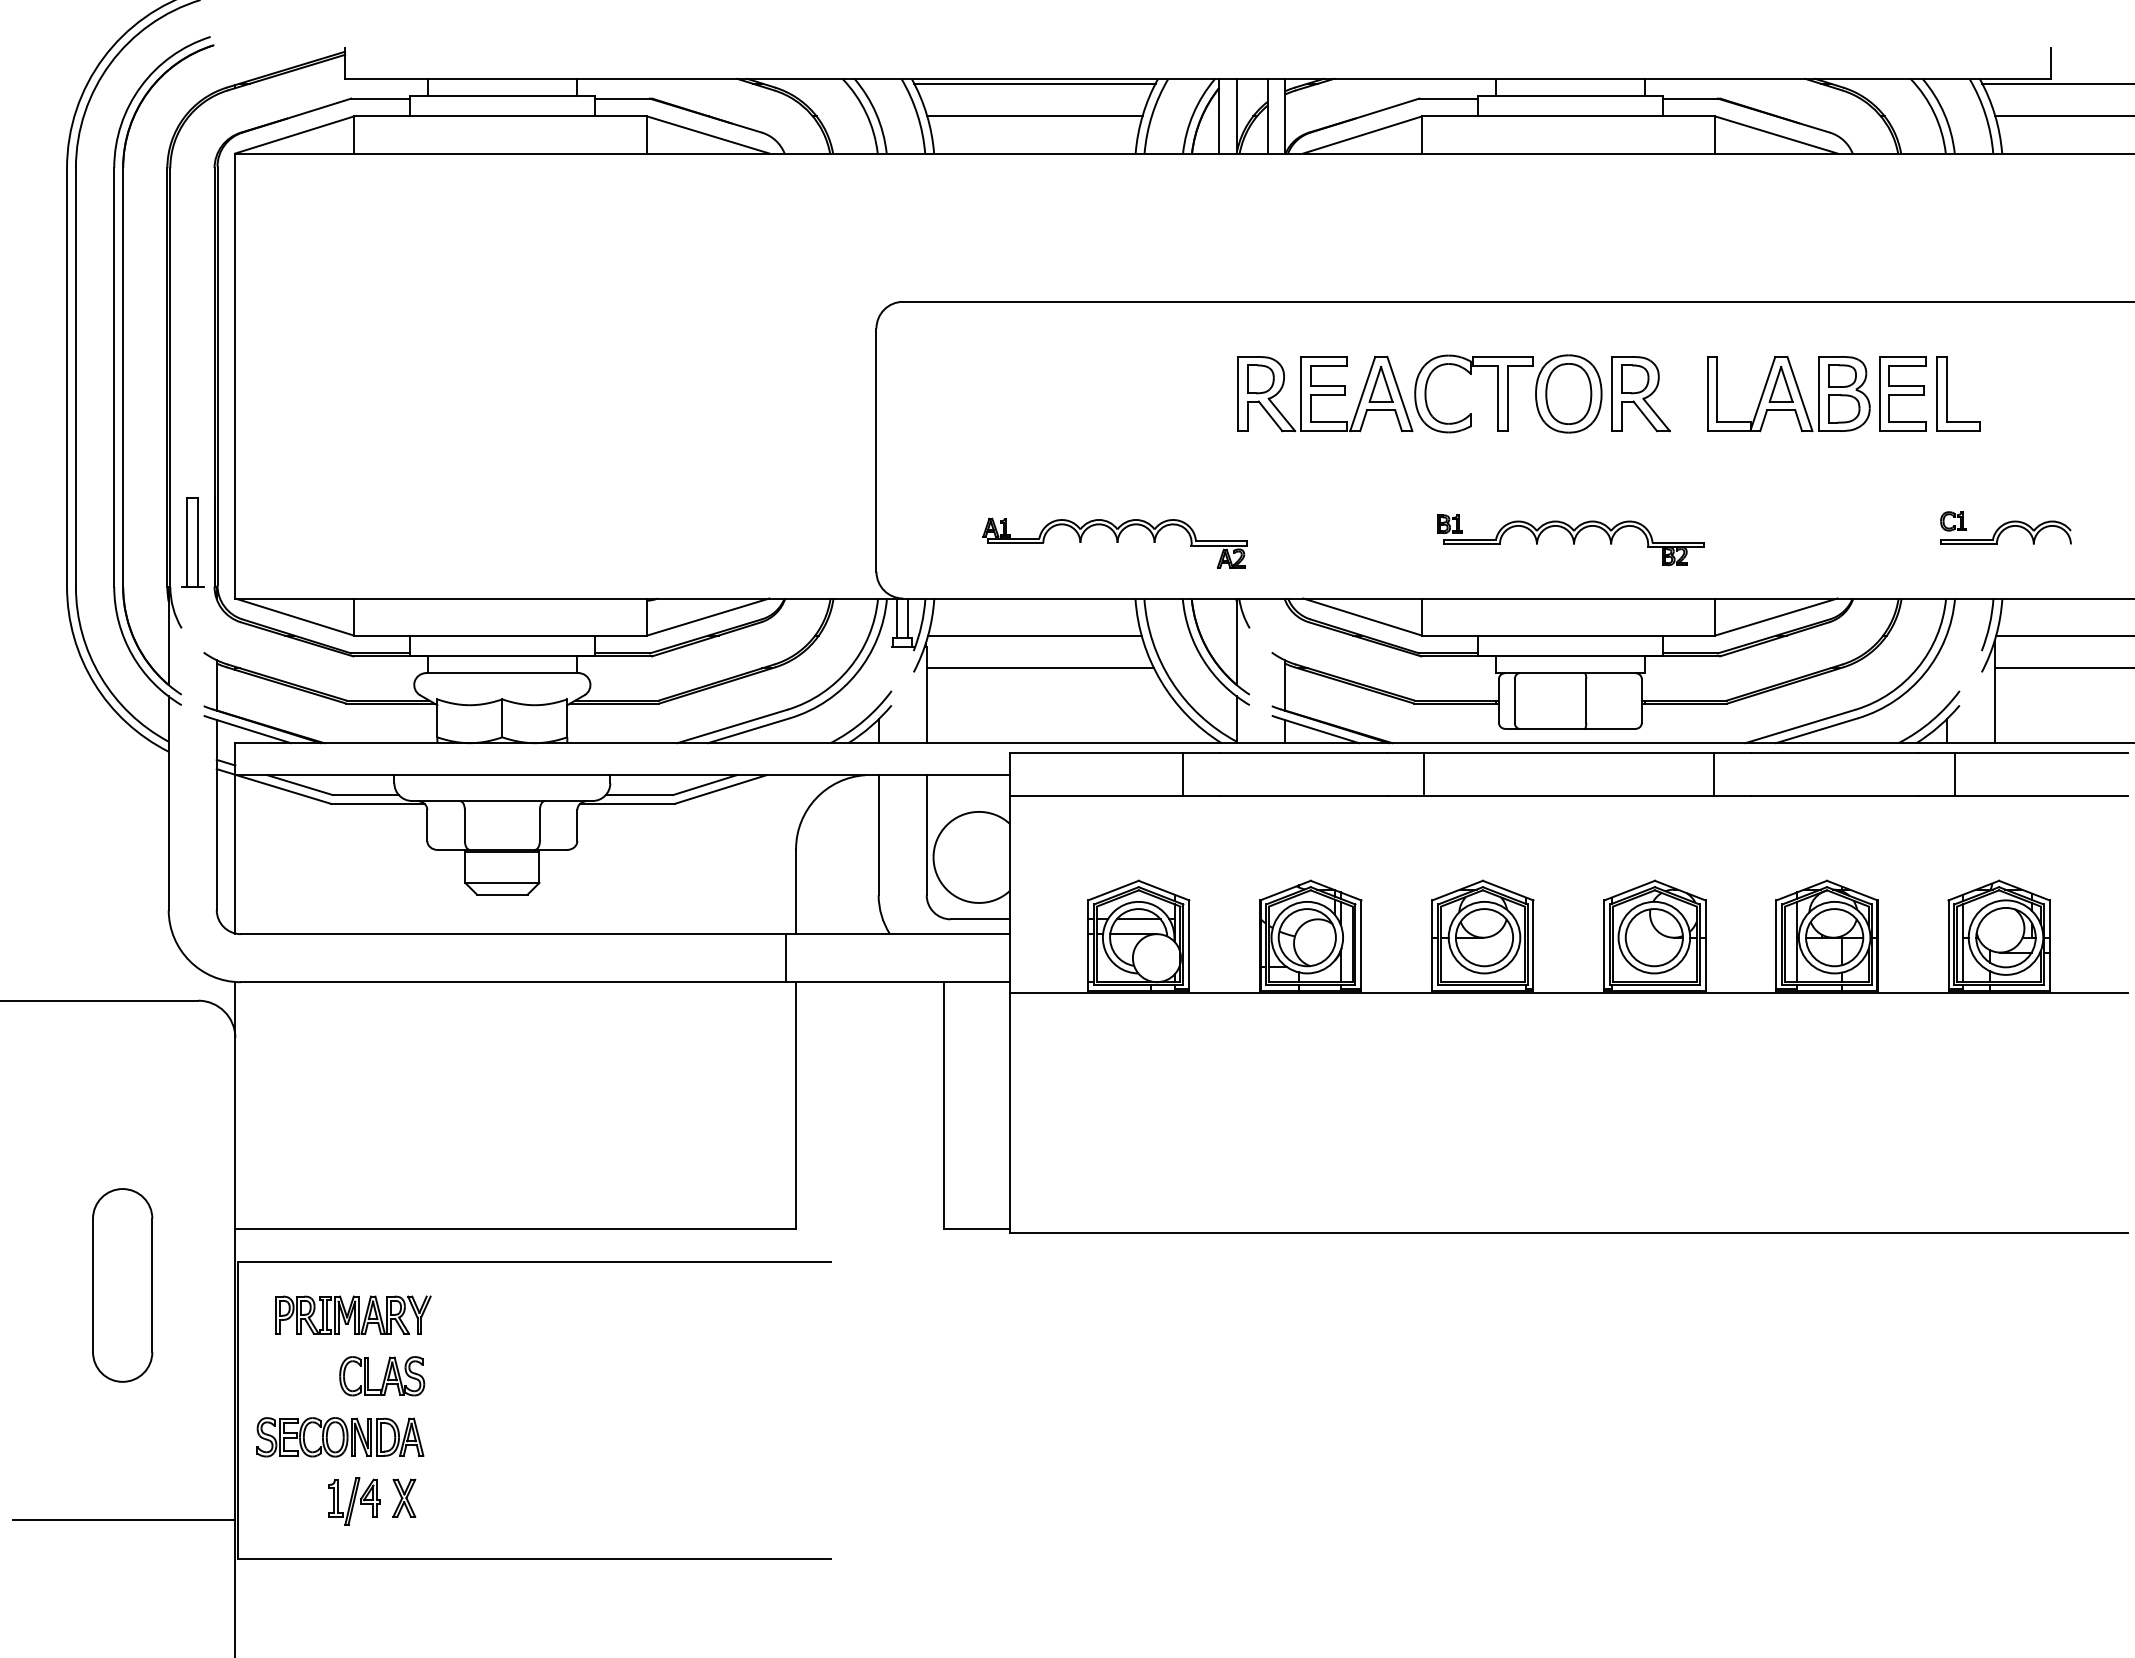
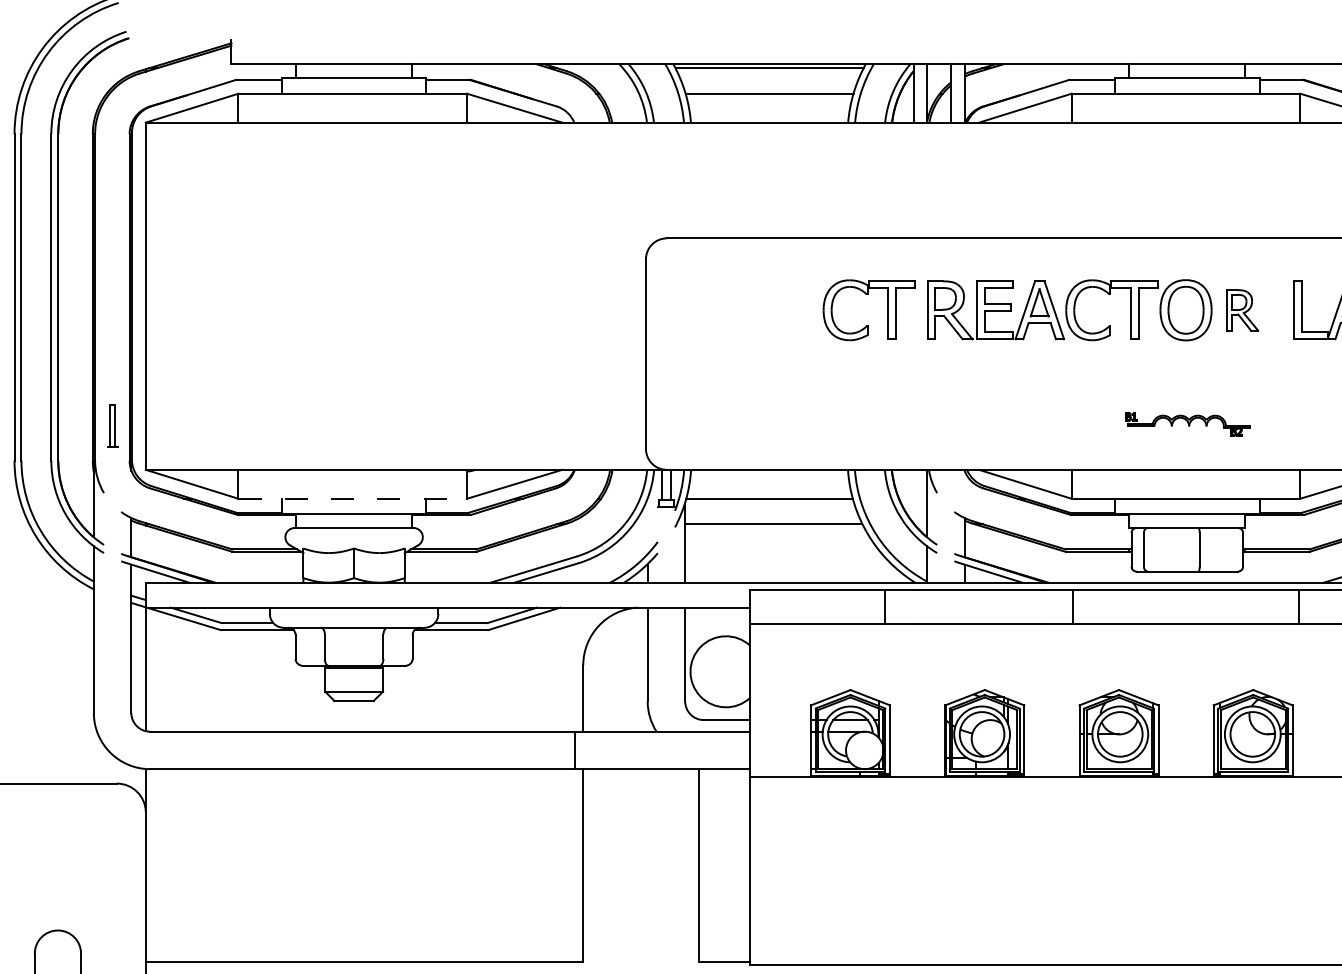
part: (1160, 374) -> (867, 295), added
part: (1640, 394) -> (1241, 310), size x0.7
part: (1570, 540) -> (1187, 424), size x0.6
part: (192, 542) -> (112, 426), size x0.6
part: (1114, 542) -> (831, 426), removed
line: (500, 635) -> (352, 498), solid -> dashed

